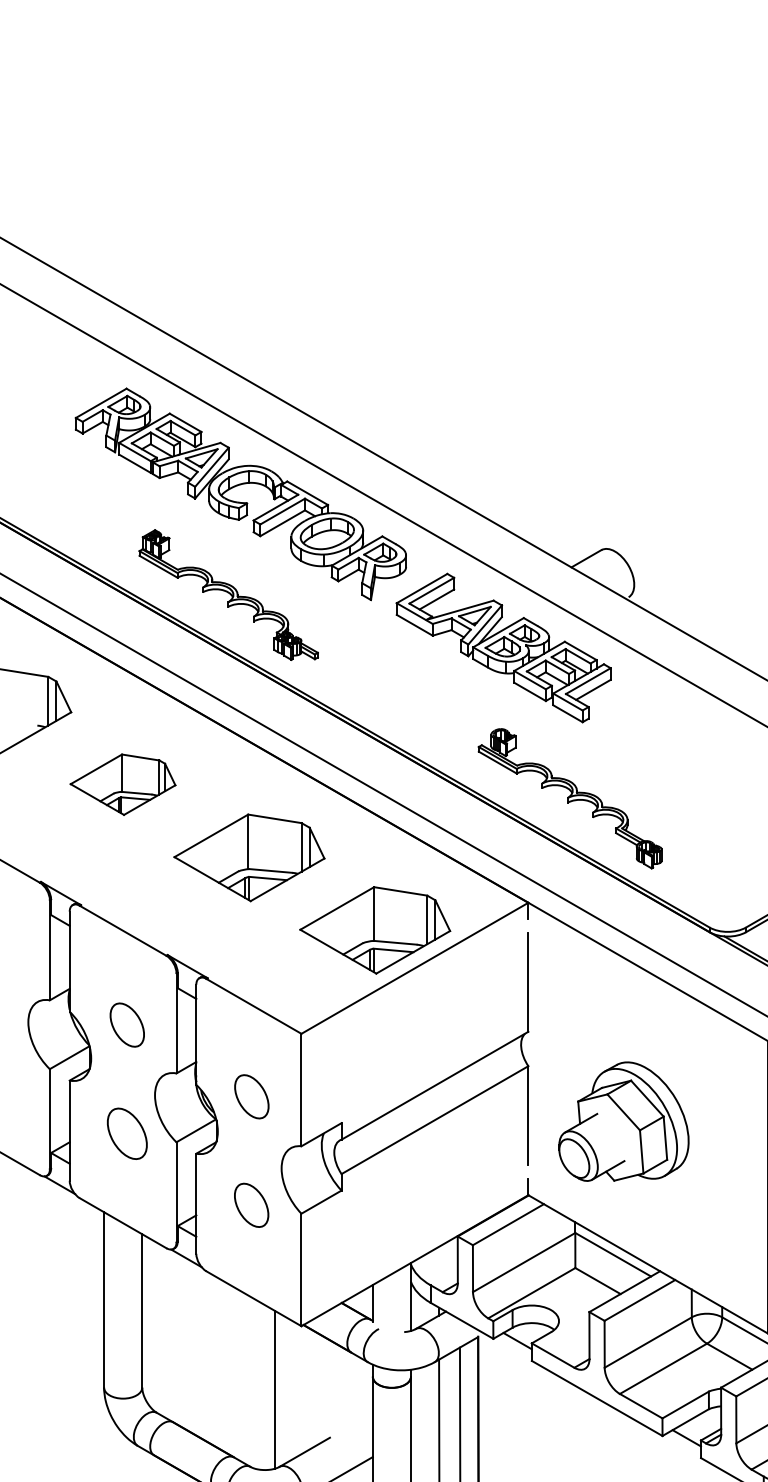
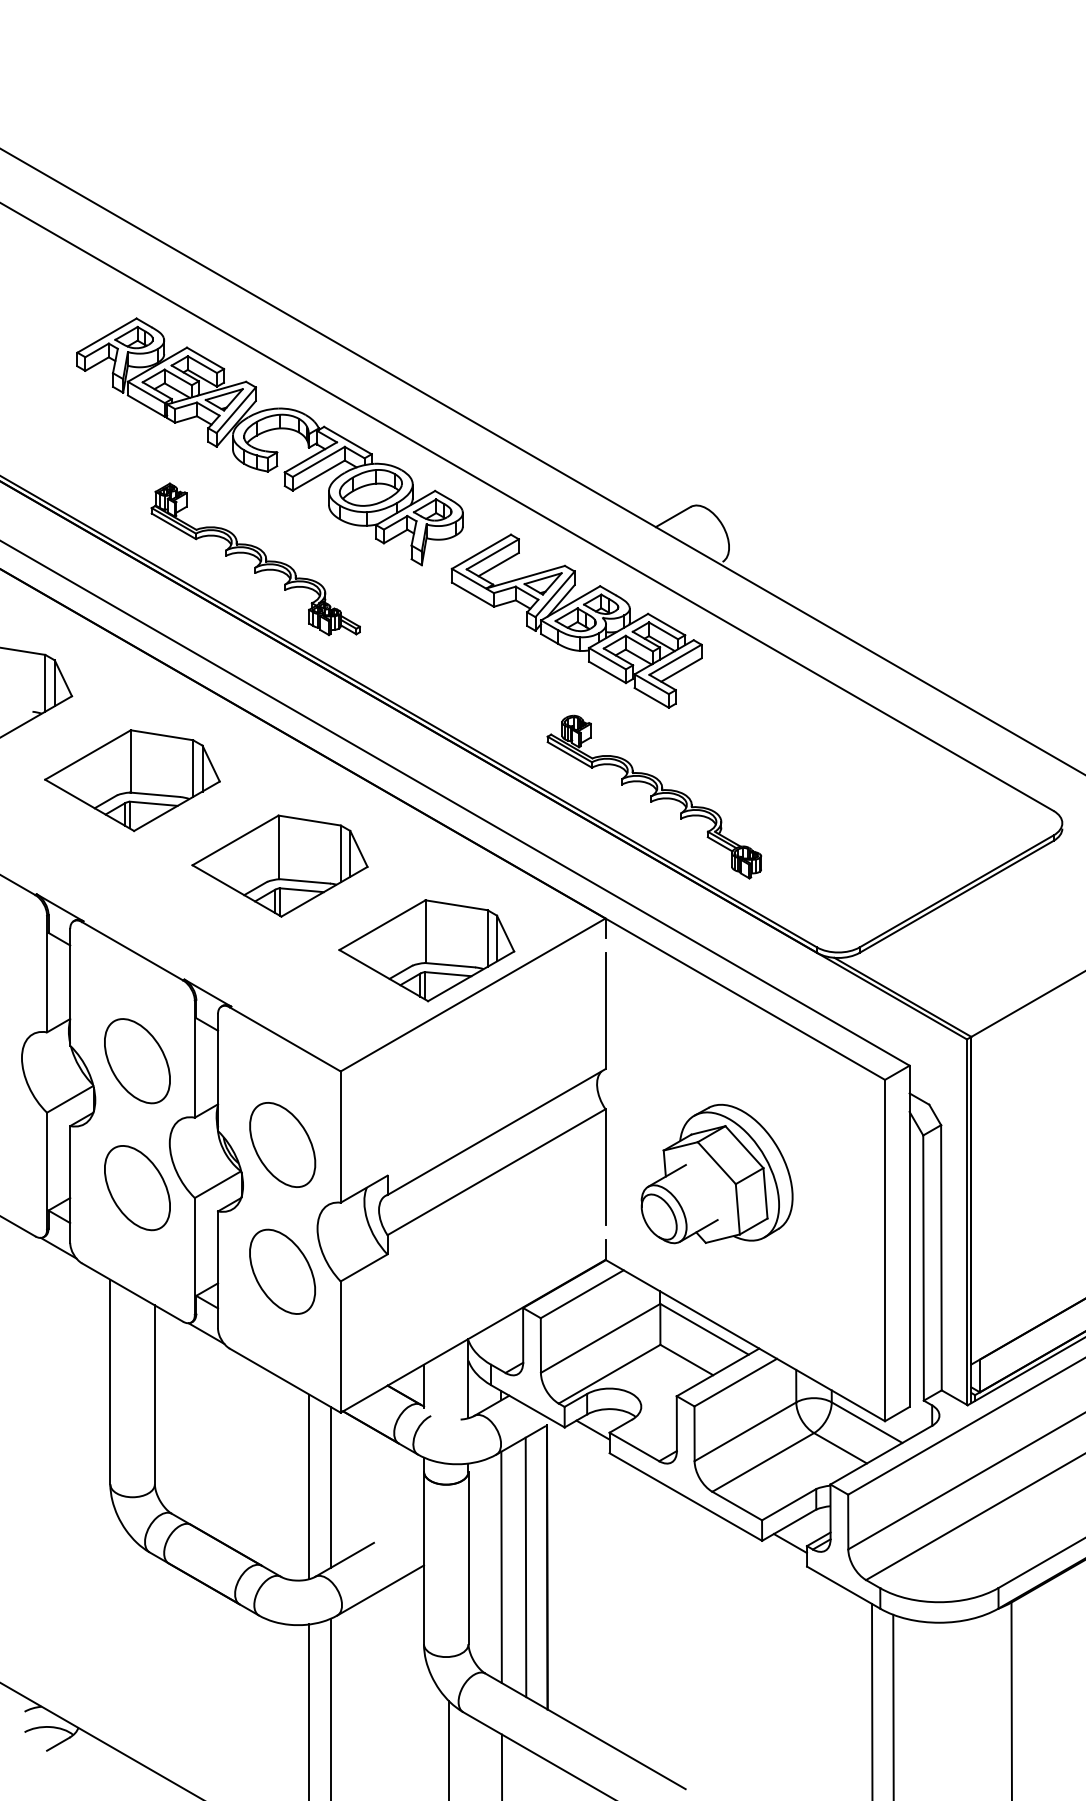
part: (123, 784) -> (132, 780), size x1.43
part: (127, 1025) -> (137, 1061), size x1.67
part: (251, 1096) -> (282, 1144), size x1.67
part: (127, 1134) -> (137, 1188), size x1.43
part: (251, 1205) -> (282, 1271), size x1.67
line: (292, 1389) -> (330, 1486), added

